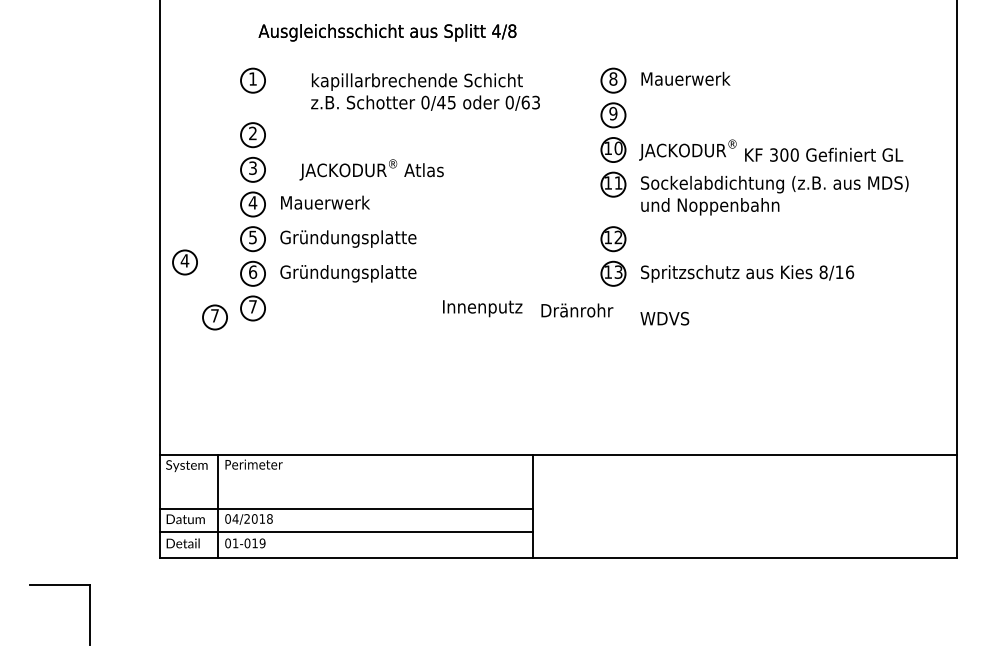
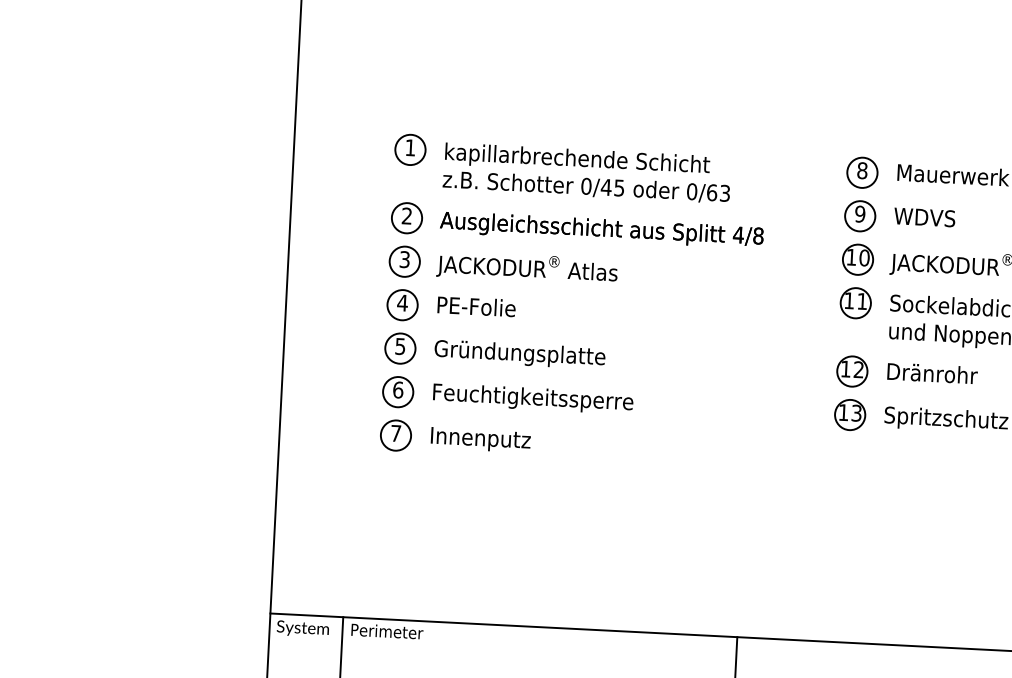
text: (387, 32) -> (601, 229), moved
text: (425, 91) -> (587, 172), moved
text: (371, 169) -> (527, 267), moved
text: (325, 202) -> (493, 307), Mauerwerk -> PE-Folie
part: (184, 262) -> (312, 373), removed
text: (360, 273) -> (532, 398), Gründungsplatte -> Feuchtigkeitssperre
text: (482, 308) -> (480, 439), moved
text: (577, 310) -> (932, 373), moved
part: (214, 317) -> (347, 444), removed
text: (664, 318) -> (924, 217), moved

